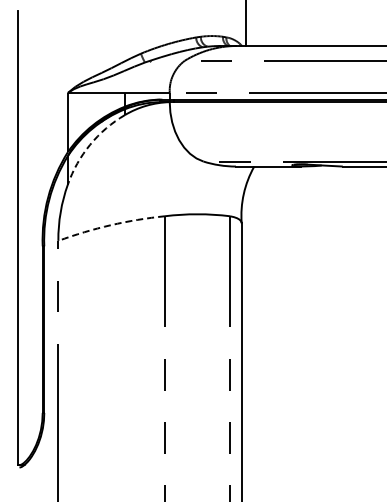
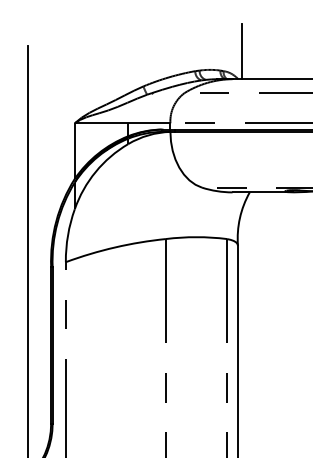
arc: (90, 144) -> (96, 171), dashed -> solid
arc: (110, 225) -> (114, 247), dashed -> solid

